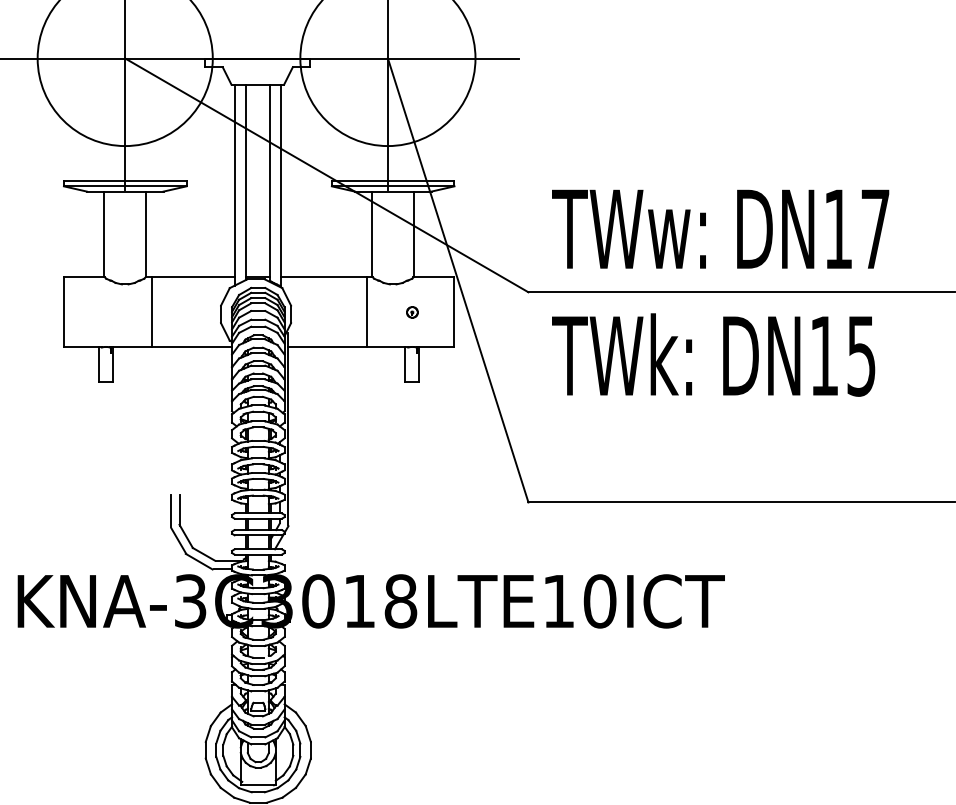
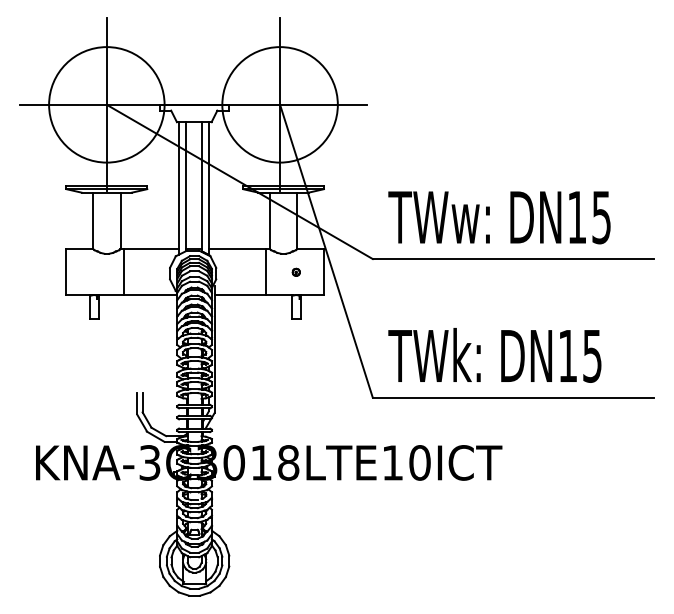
text: (875, 229) -> (601, 217), DN17 -> DN15
text: (712, 355) -> (494, 355), moved

